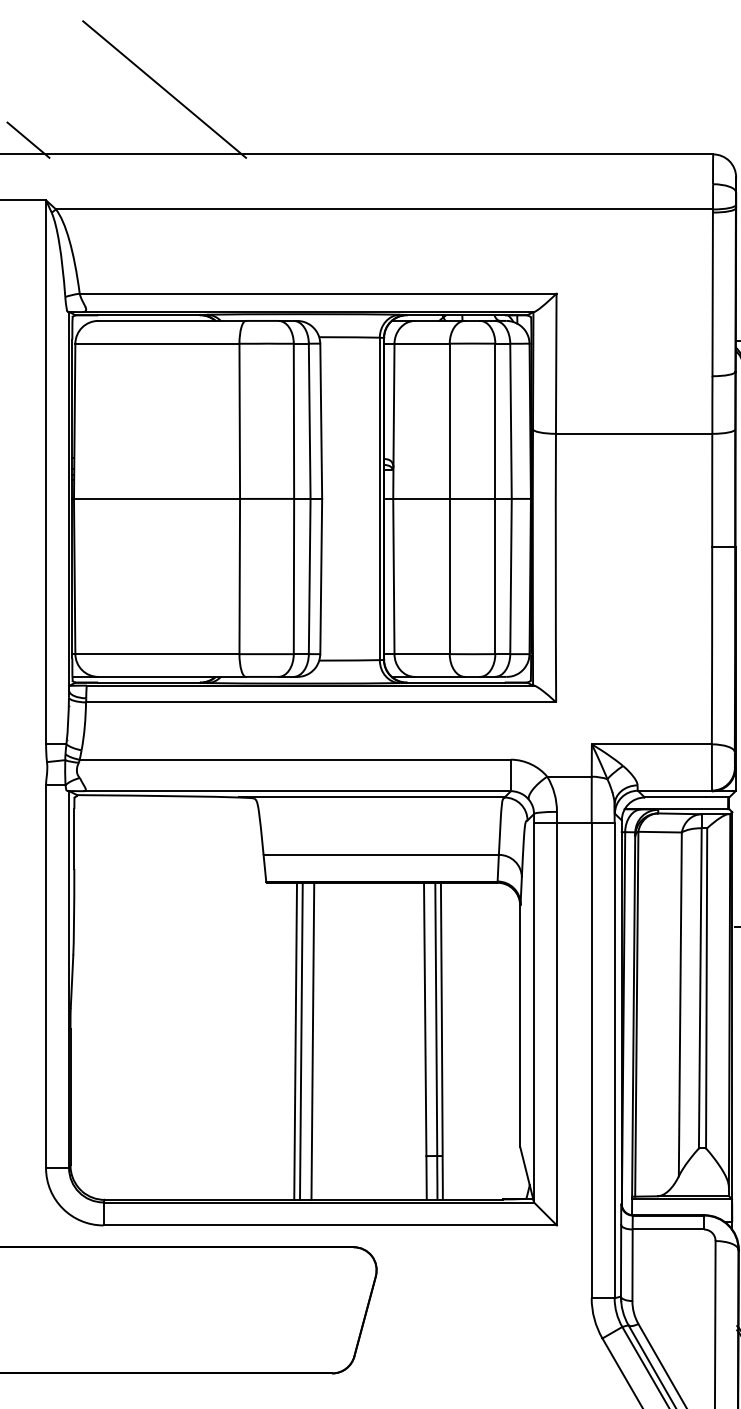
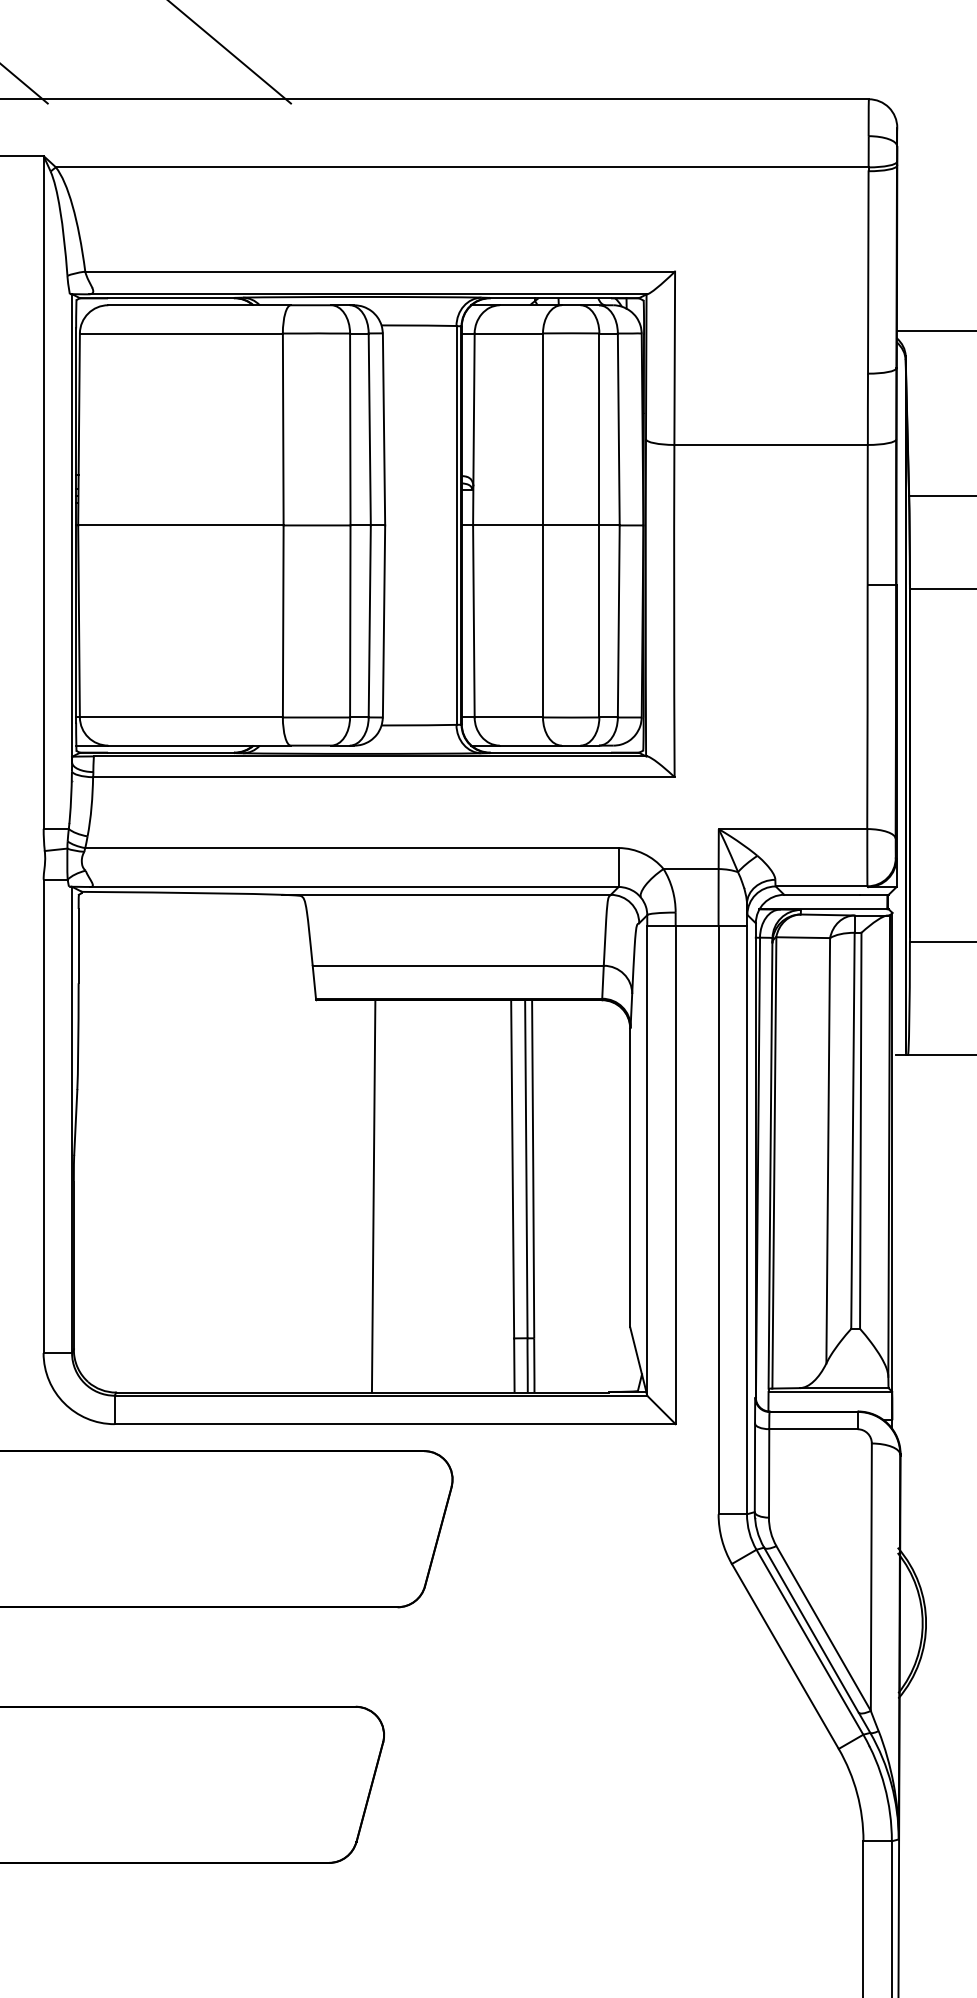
line: (295, 1041) -> (352, 1196), removed
line: (301, 1041) -> (359, 1196), removed

